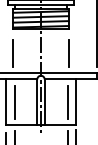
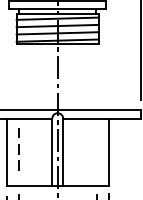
line: (13, 53) -> (17, 80), removed
line: (68, 53) -> (98, 80), removed
line: (67, 101) -> (97, 151), removed
line: (14, 102) -> (18, 152), solid -> dashed

